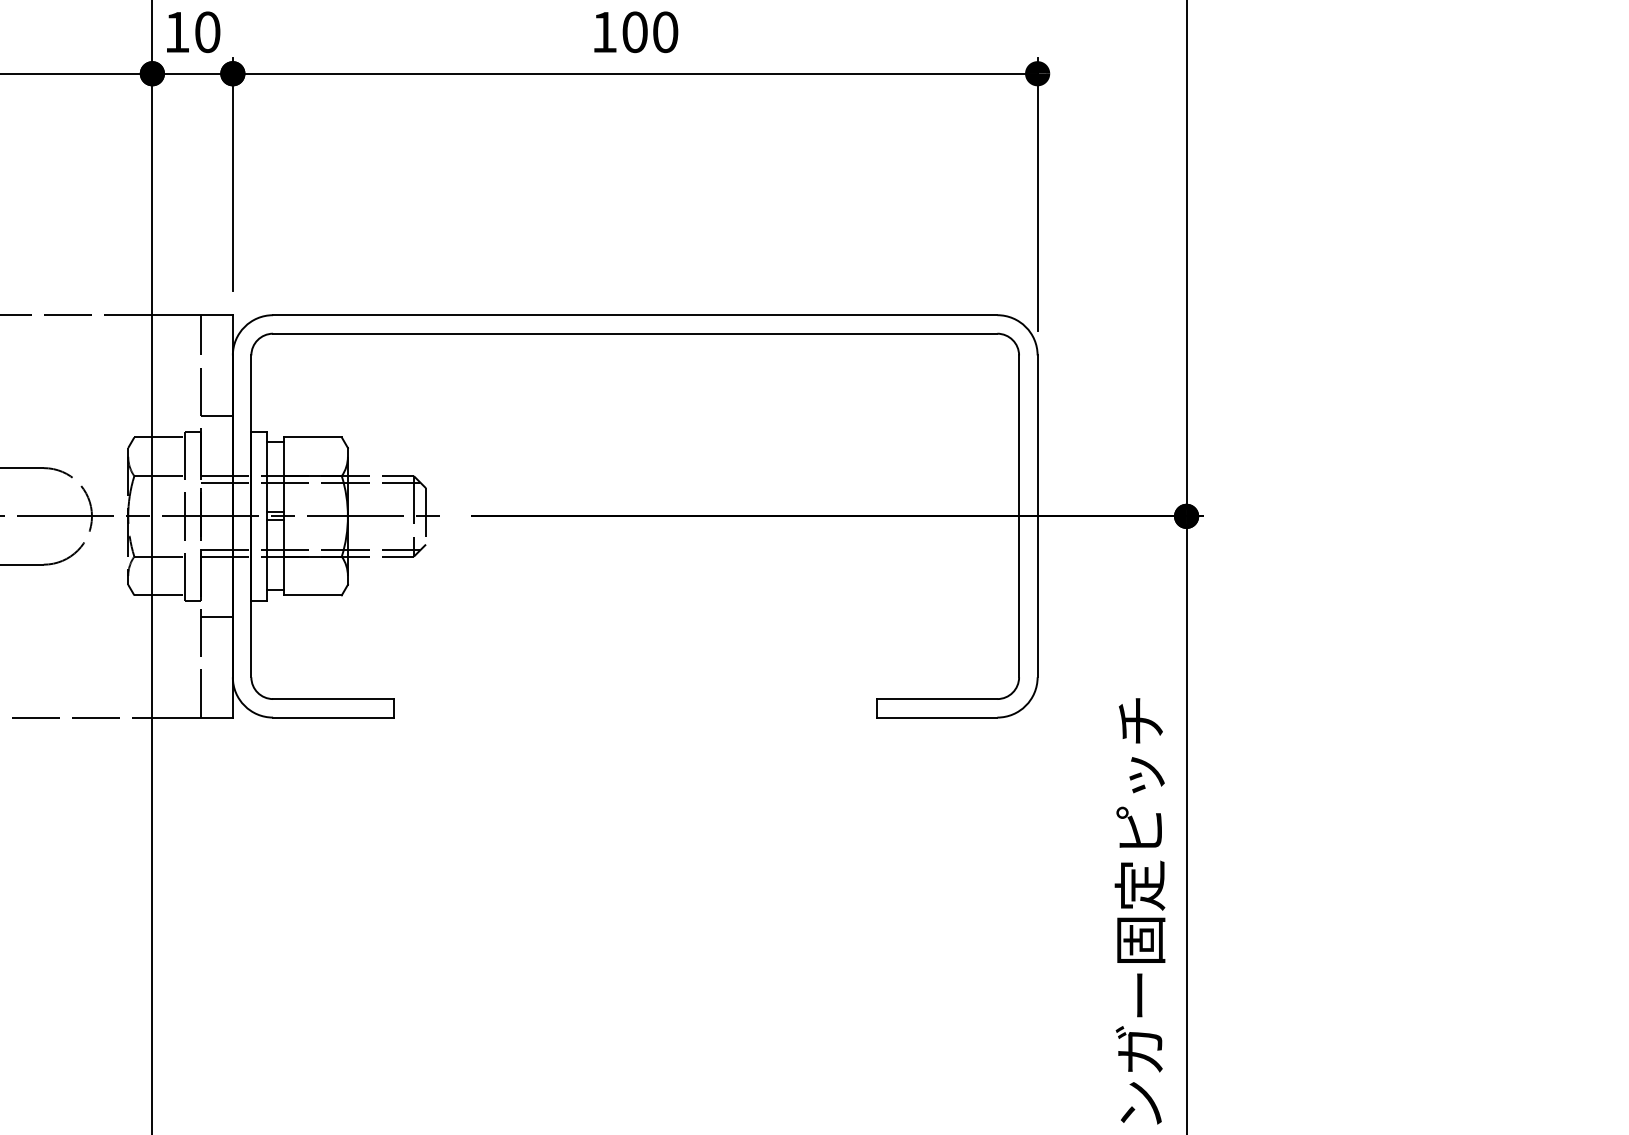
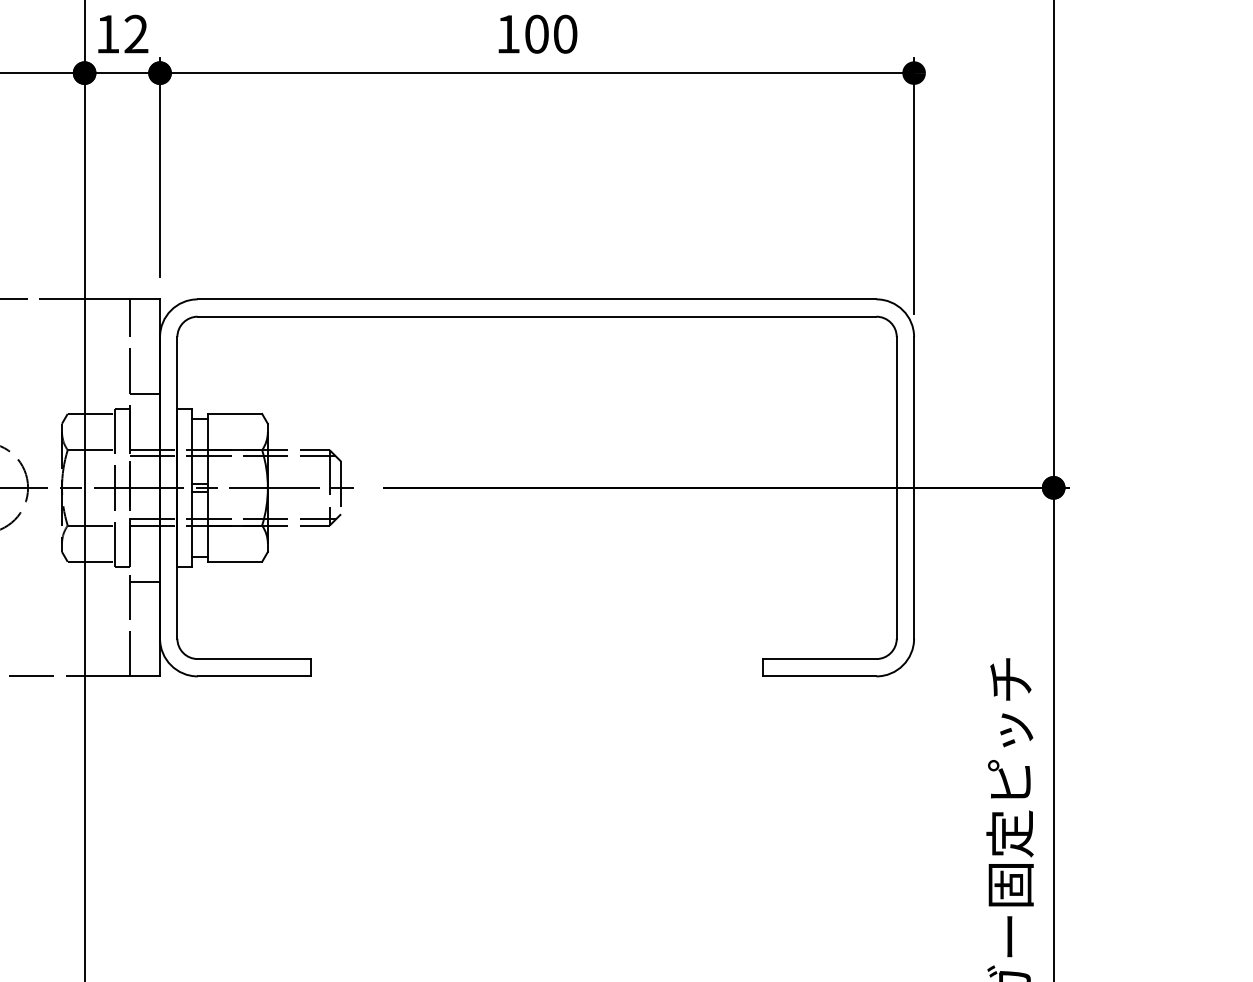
text: (207, 32) -> (136, 34), 10 -> 12

